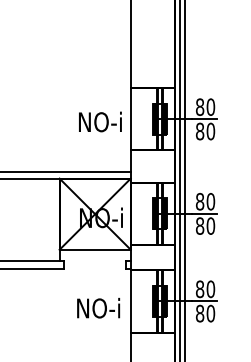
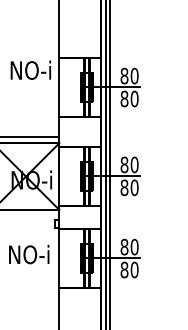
text: (100, 121) -> (31, 69), moved
text: (98, 308) -> (29, 254), moved

